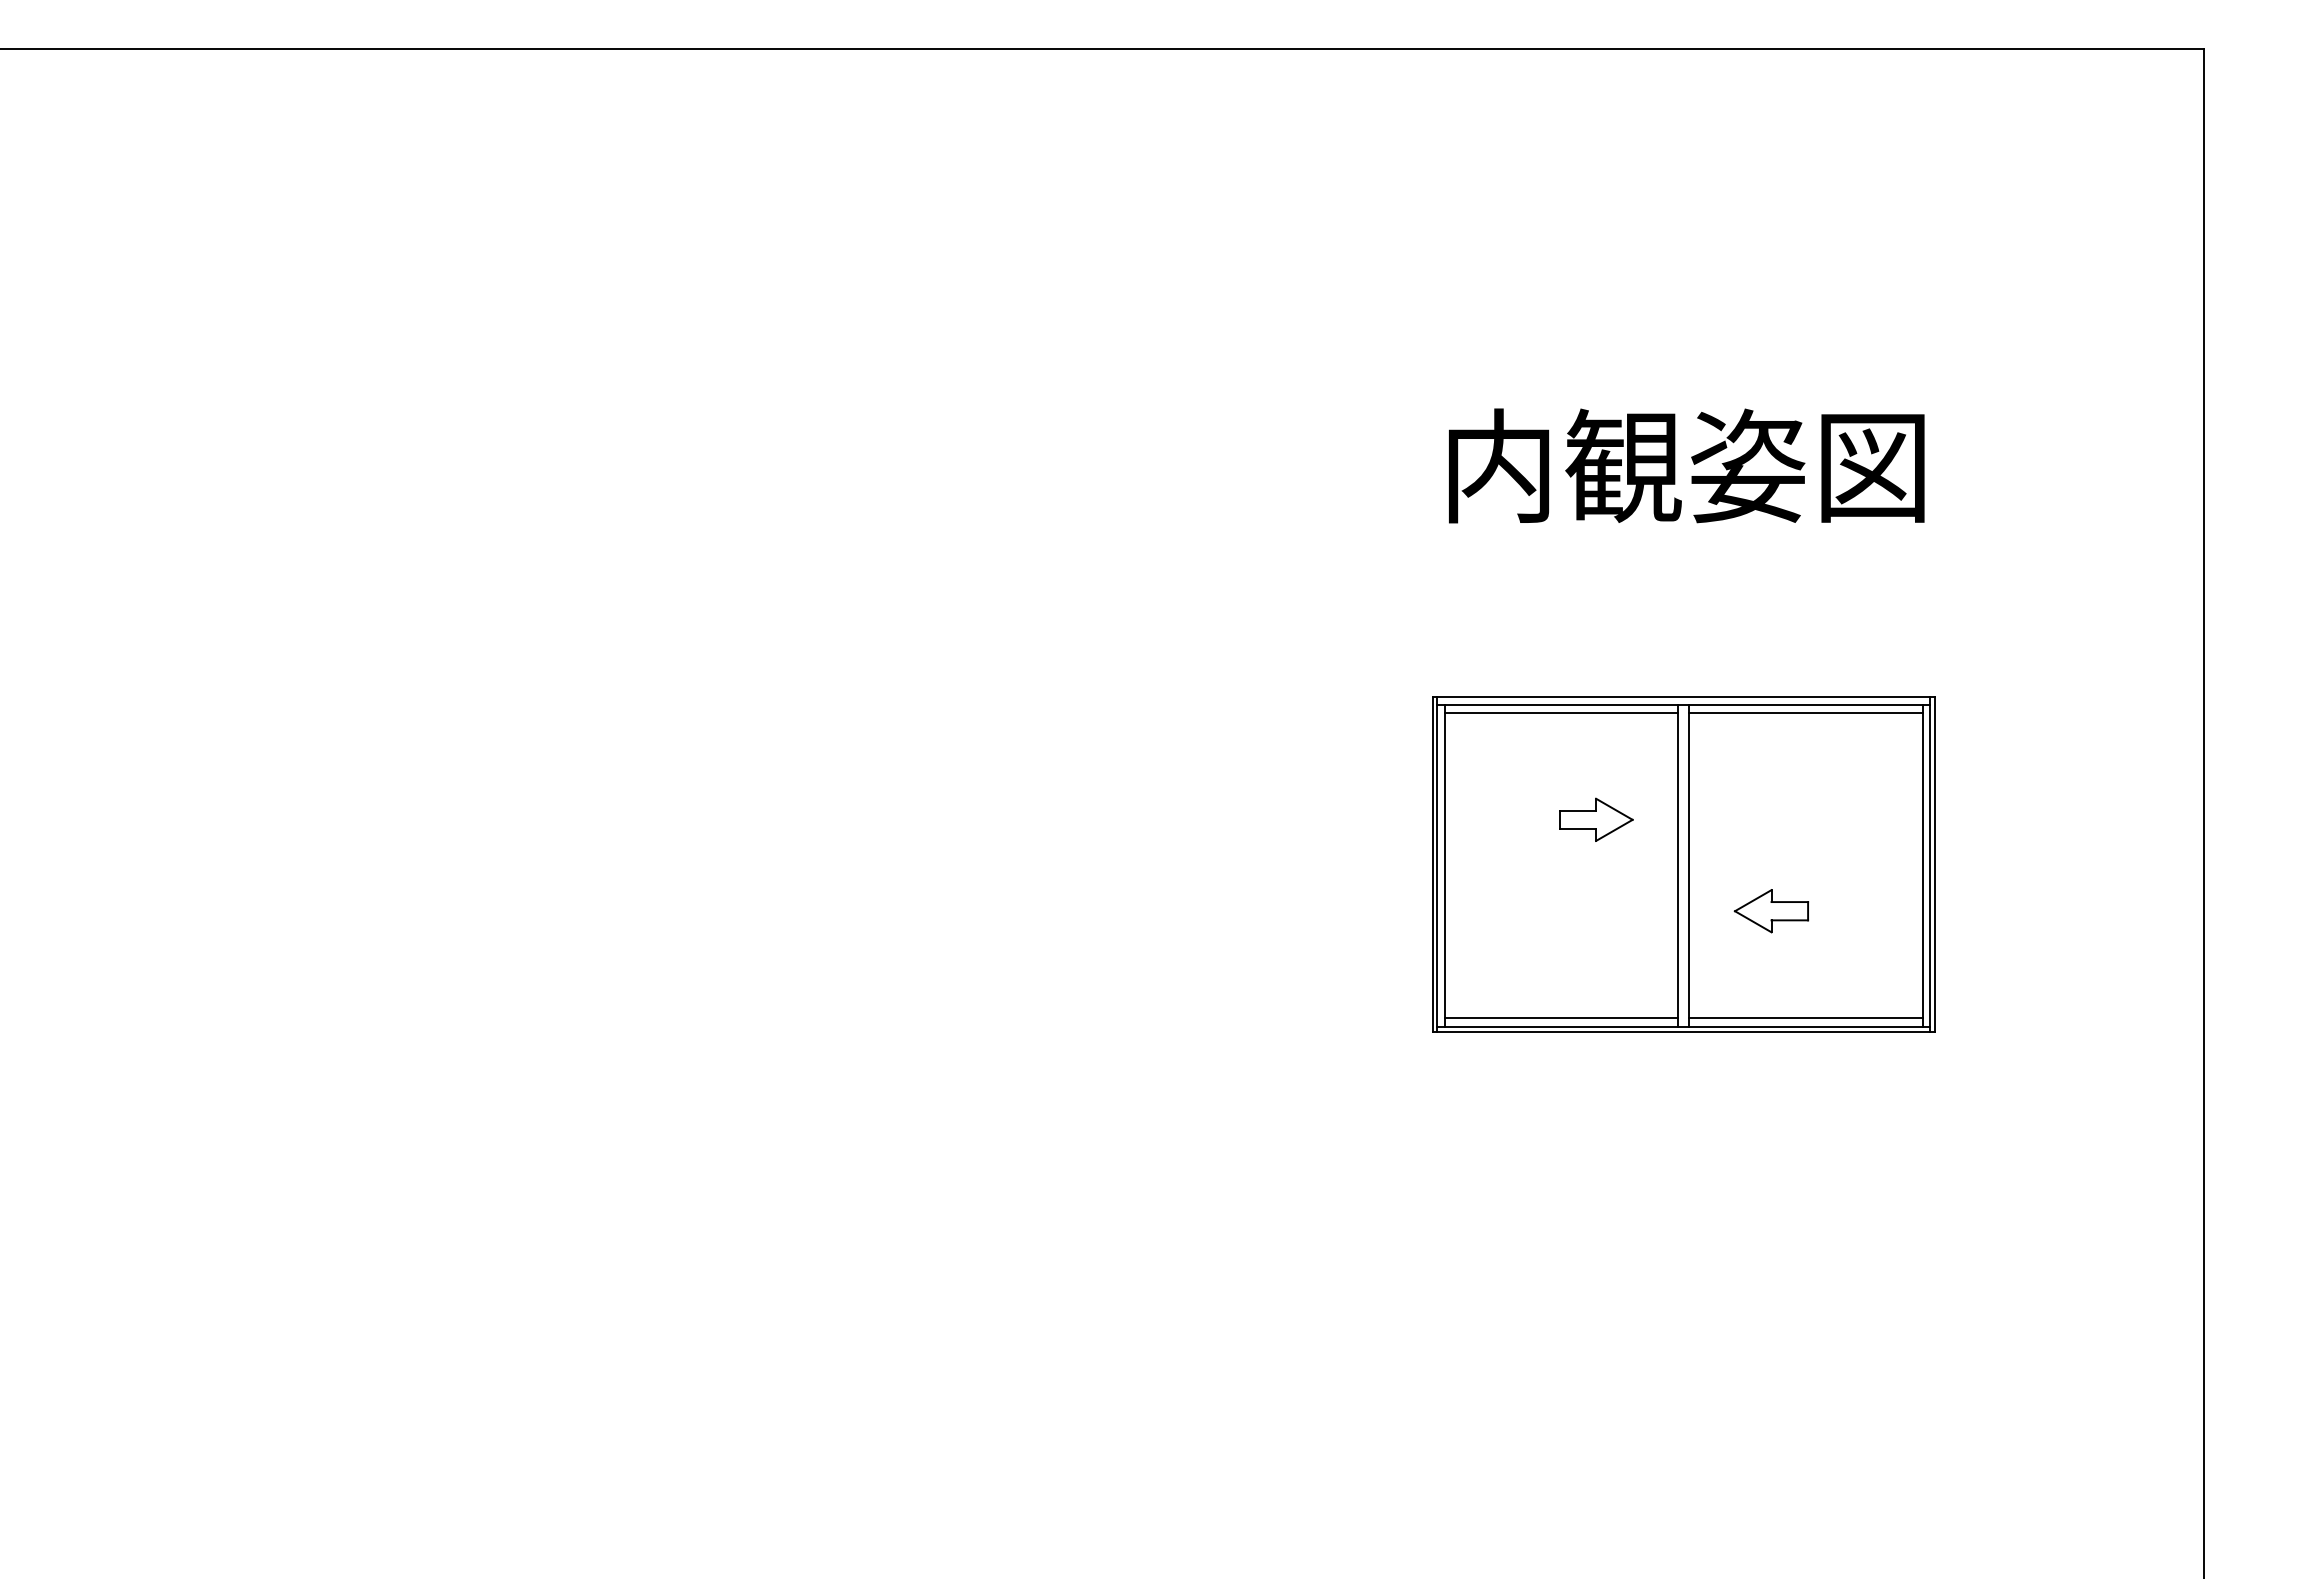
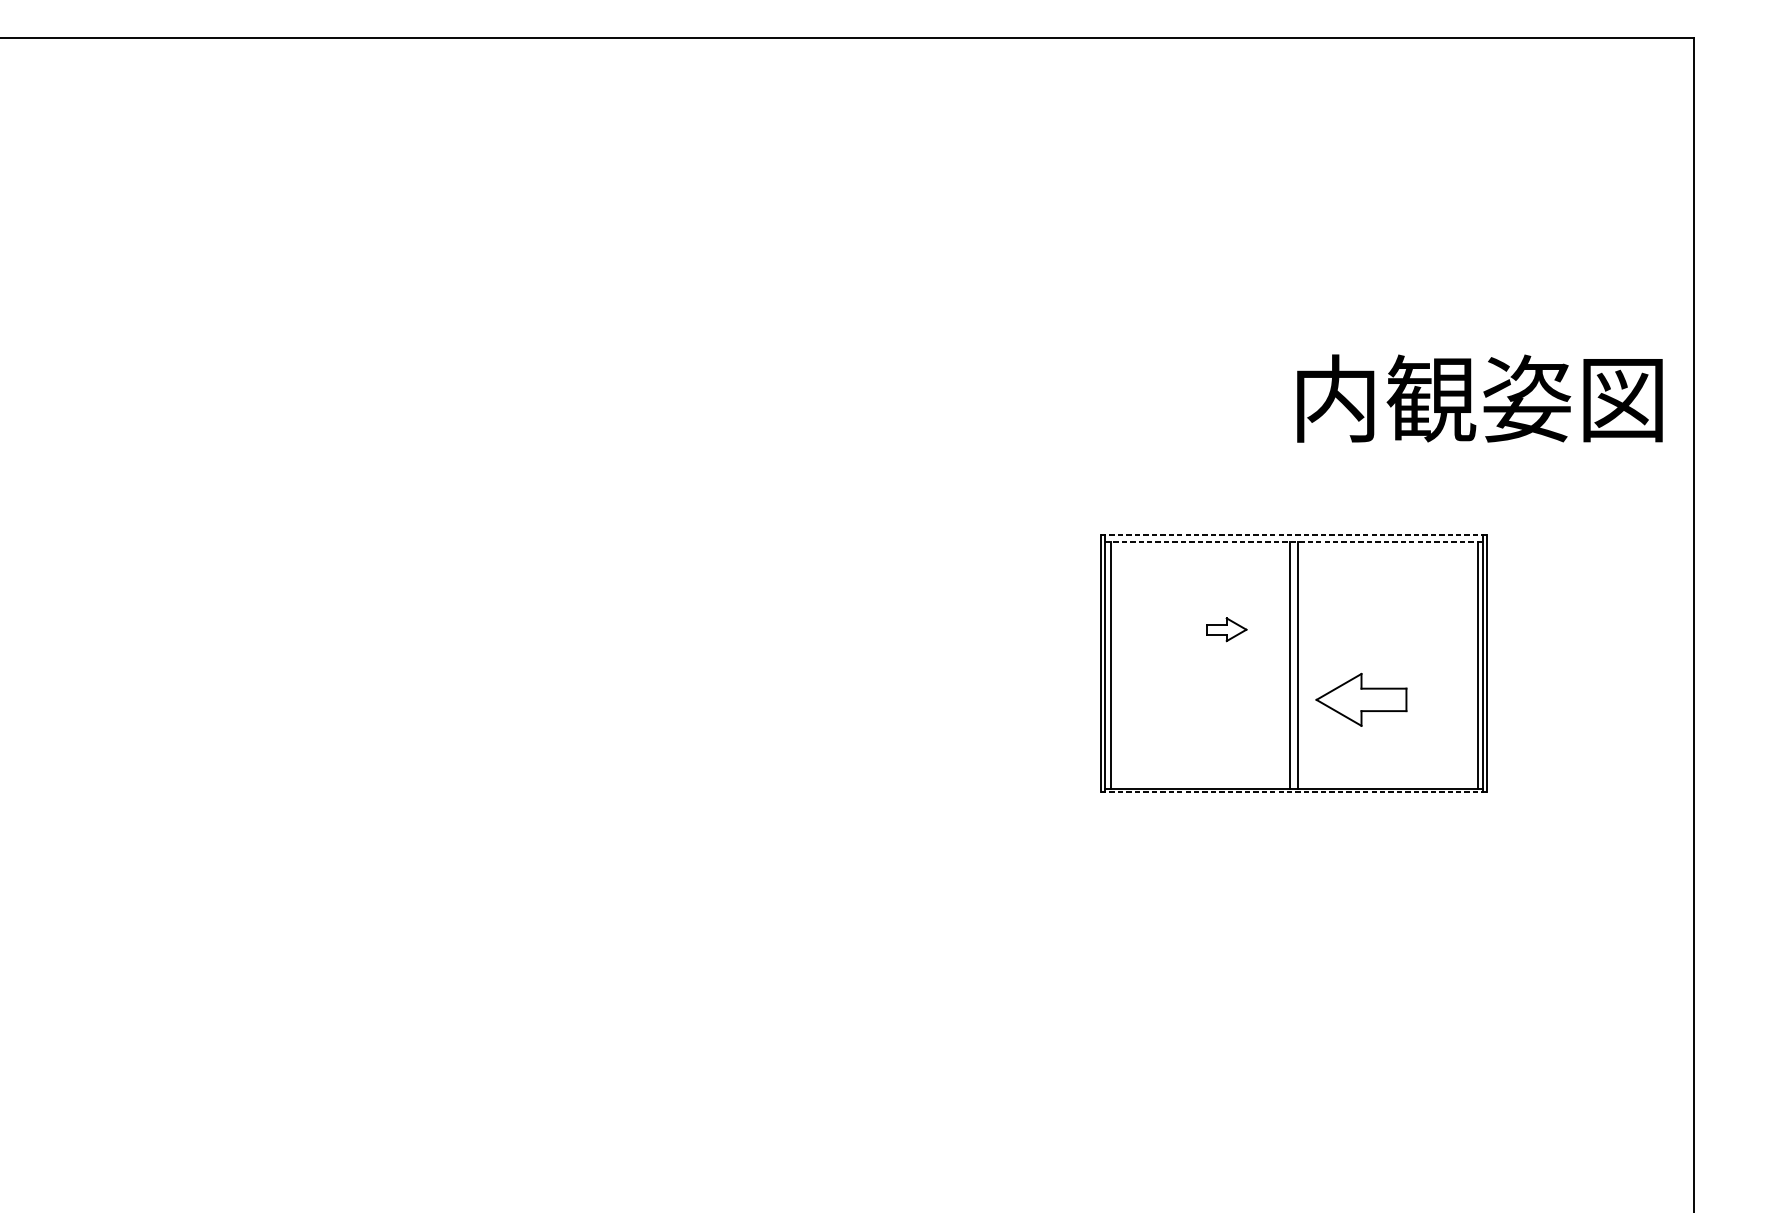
text: (1686, 465) -> (1479, 398), moved
line: (1684, 696) -> (1294, 535), solid -> dashed
line: (1684, 705) -> (1294, 541), solid -> dashed
line: (1561, 712) -> (1200, 547), removed
line: (1805, 712) -> (1387, 547), removed
part: (1596, 819) -> (1226, 629), size x0.7
part: (1771, 911) -> (1361, 700), size x1.6
line: (1561, 1018) -> (1200, 782), removed
line: (1805, 1018) -> (1387, 782), removed
line: (1684, 1031) -> (1294, 792), solid -> dashed

